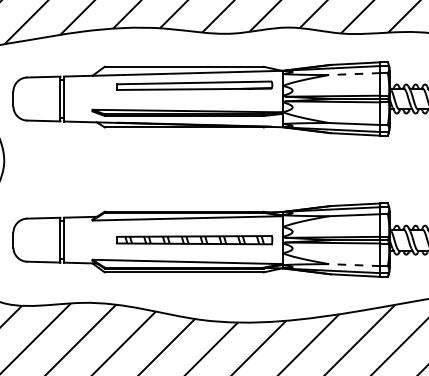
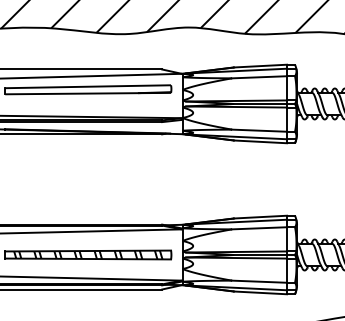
line: (354, 74) -> (259, 77), dashed -> solid
line: (354, 265) -> (259, 282), dashed -> solid

